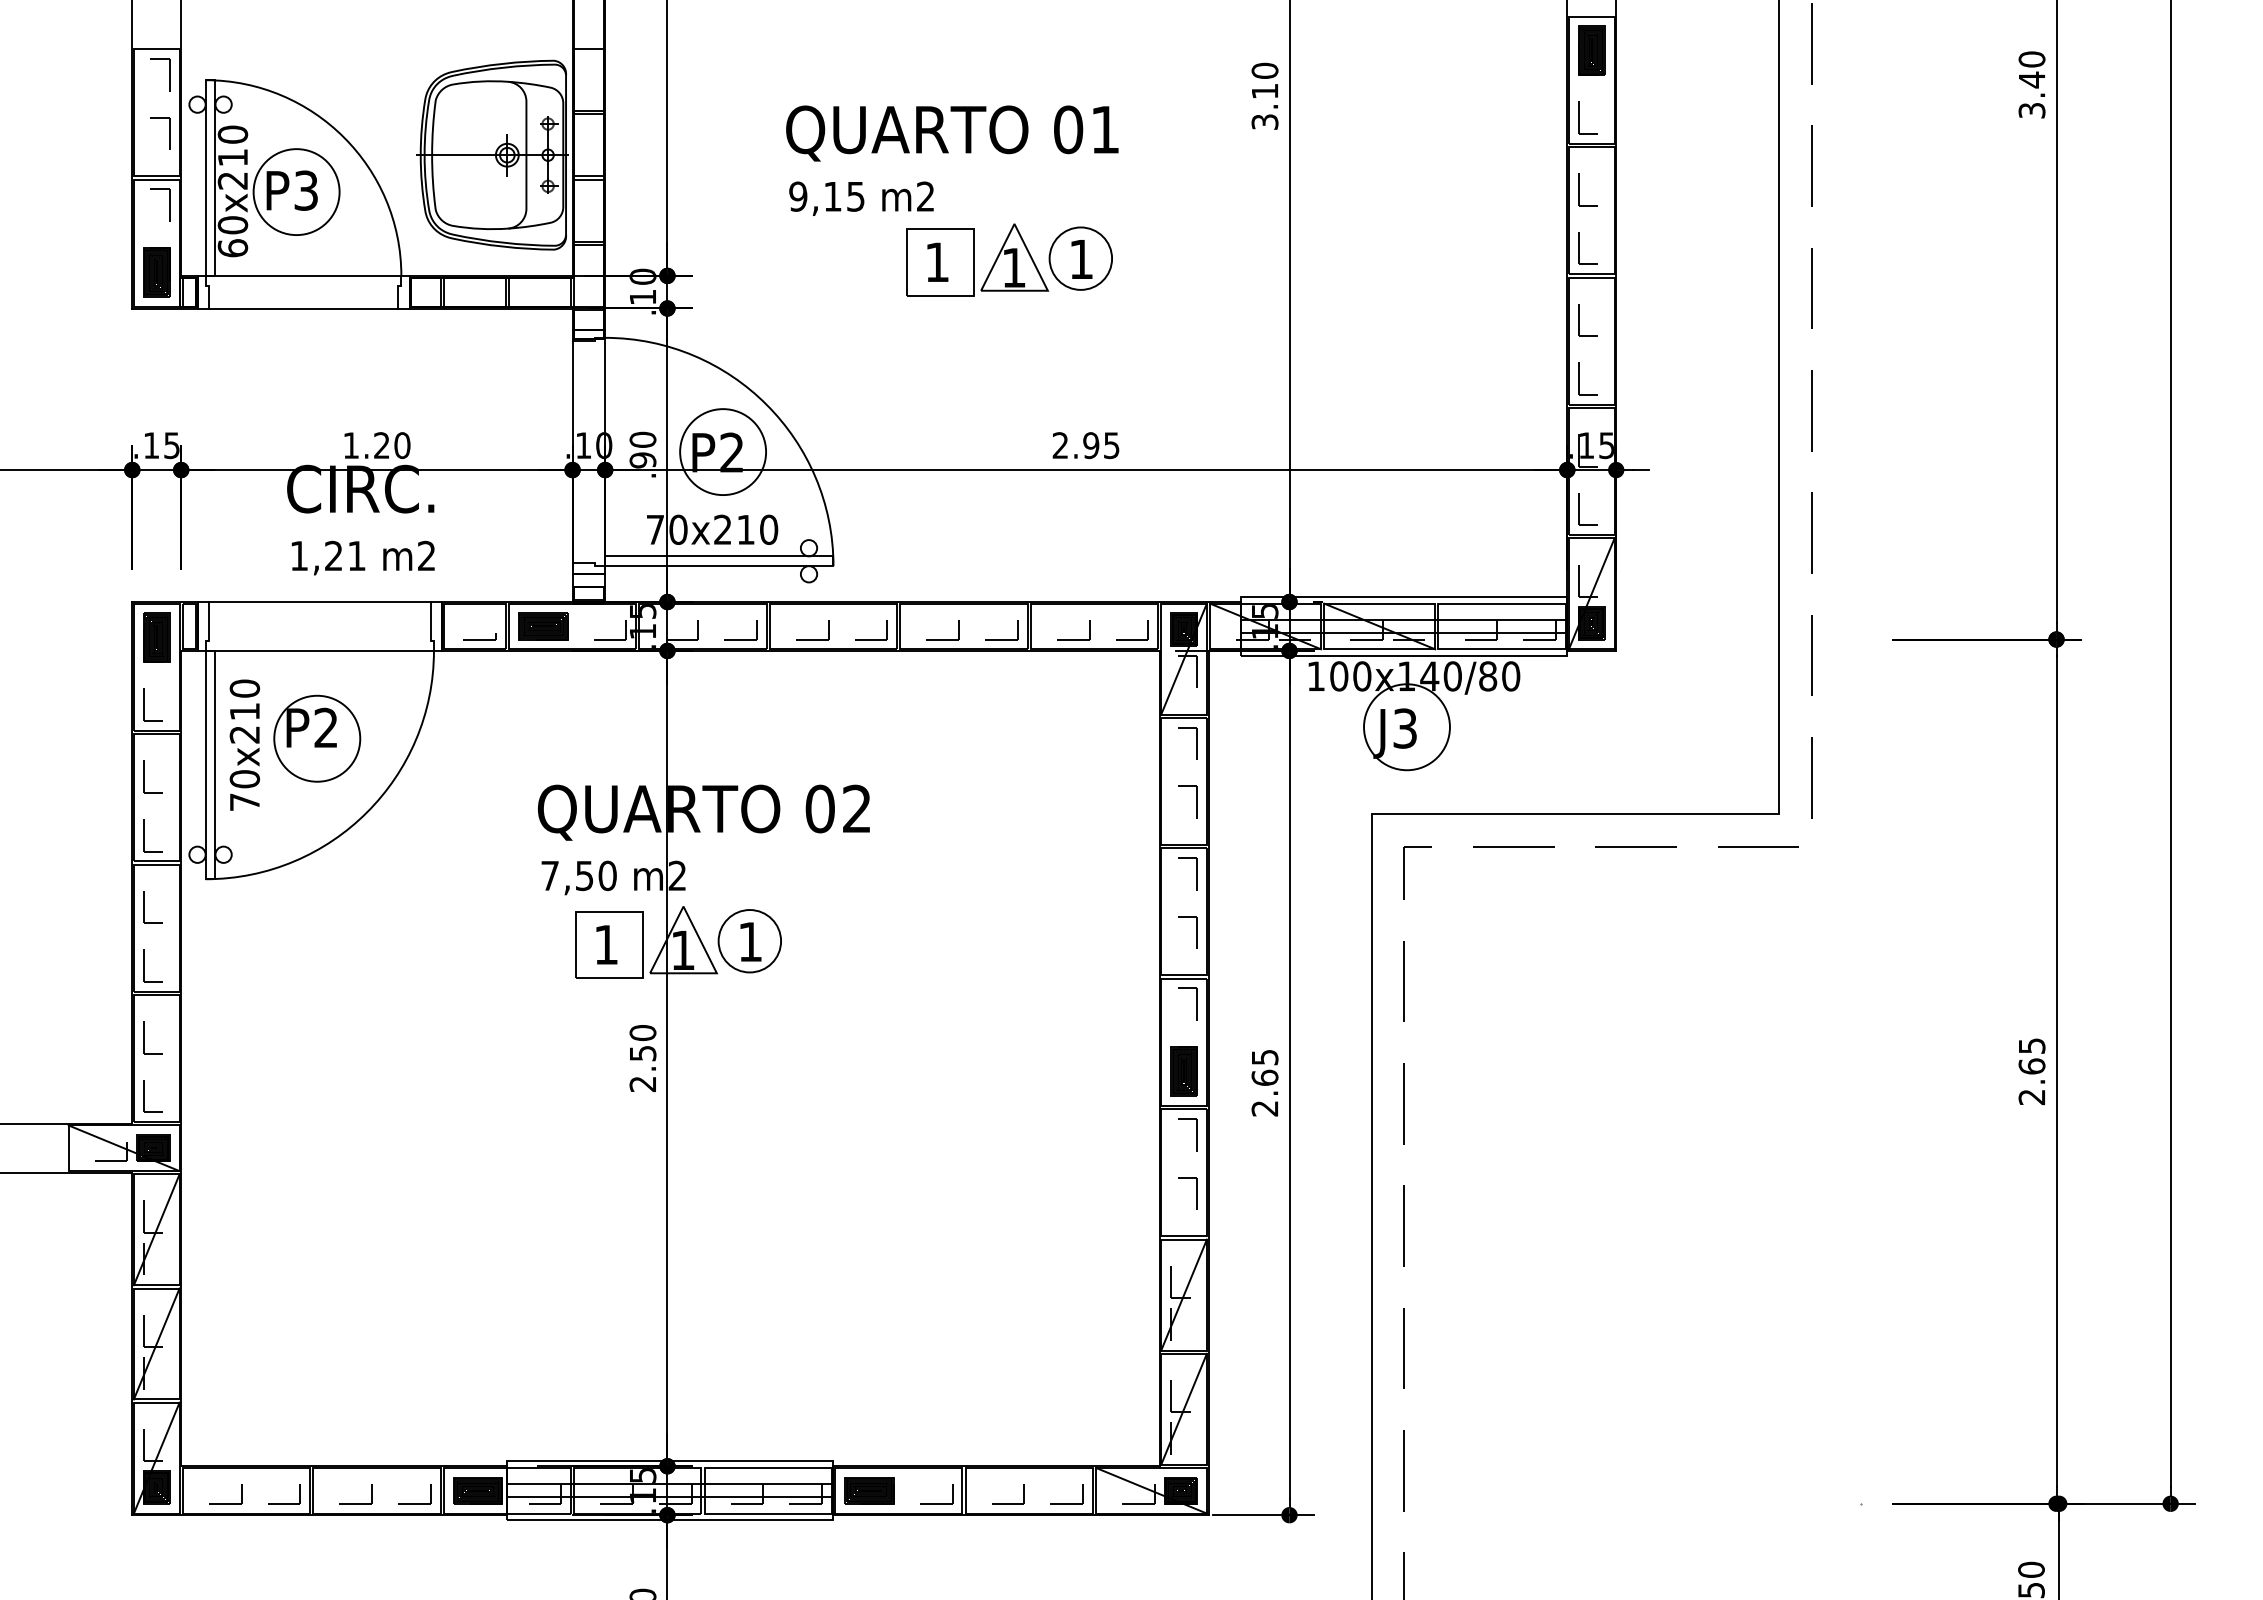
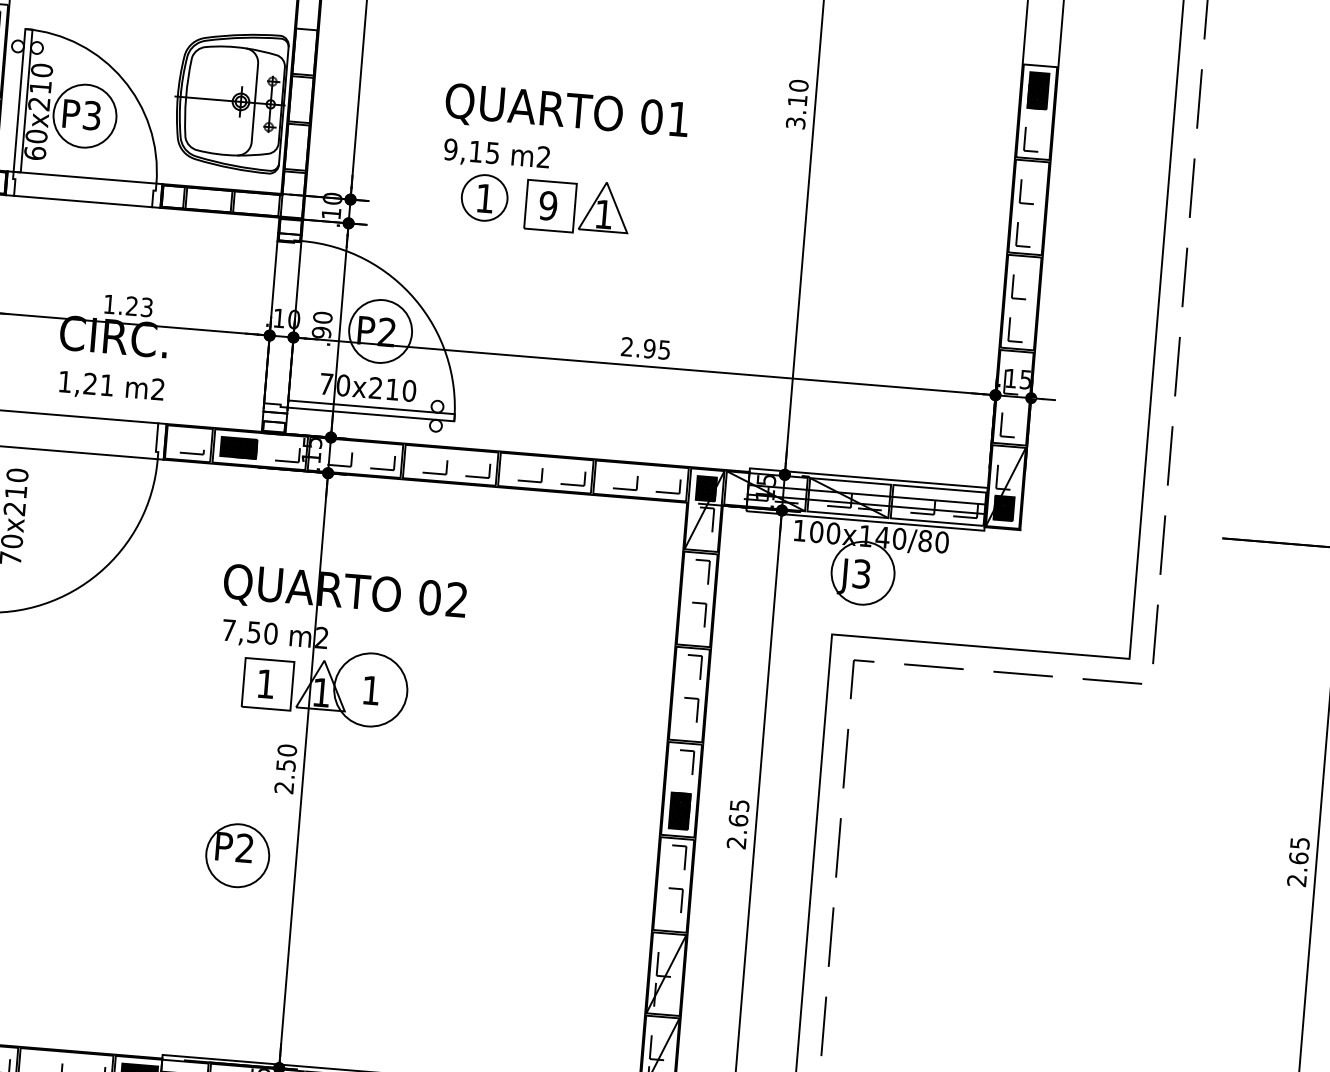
part: (1080, 258) -> (484, 197), moved
text: (937, 262) -> (548, 206), 1 -> 9
text: (402, 445) -> (147, 307), 1.20 -> 1.23
part: (317, 738) -> (237, 855), moved
circle: (749, 941) -> (370, 690), size x1.6

